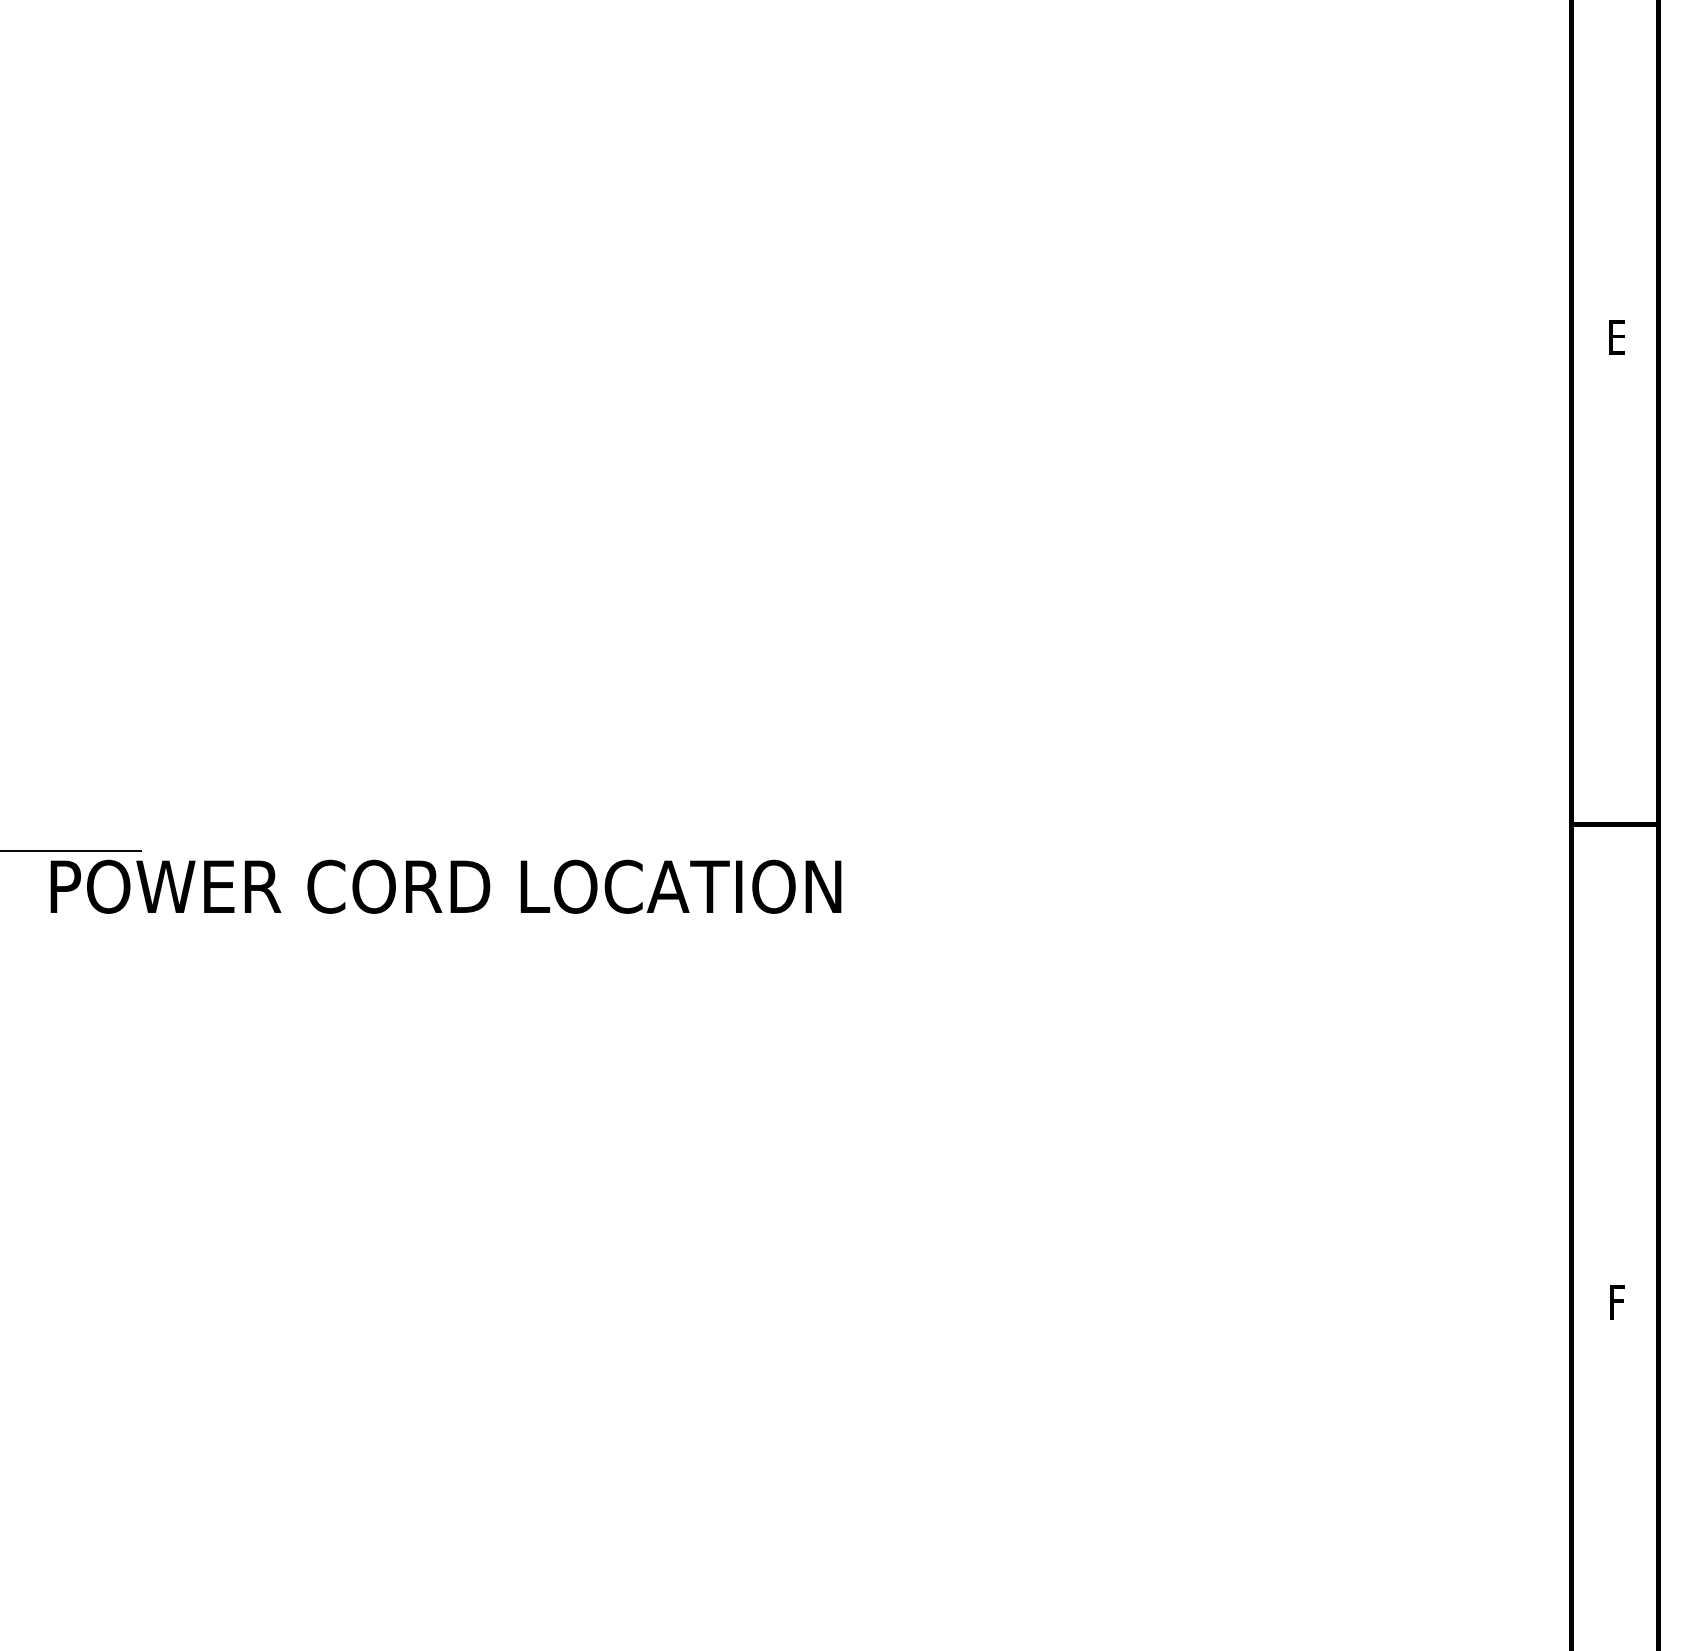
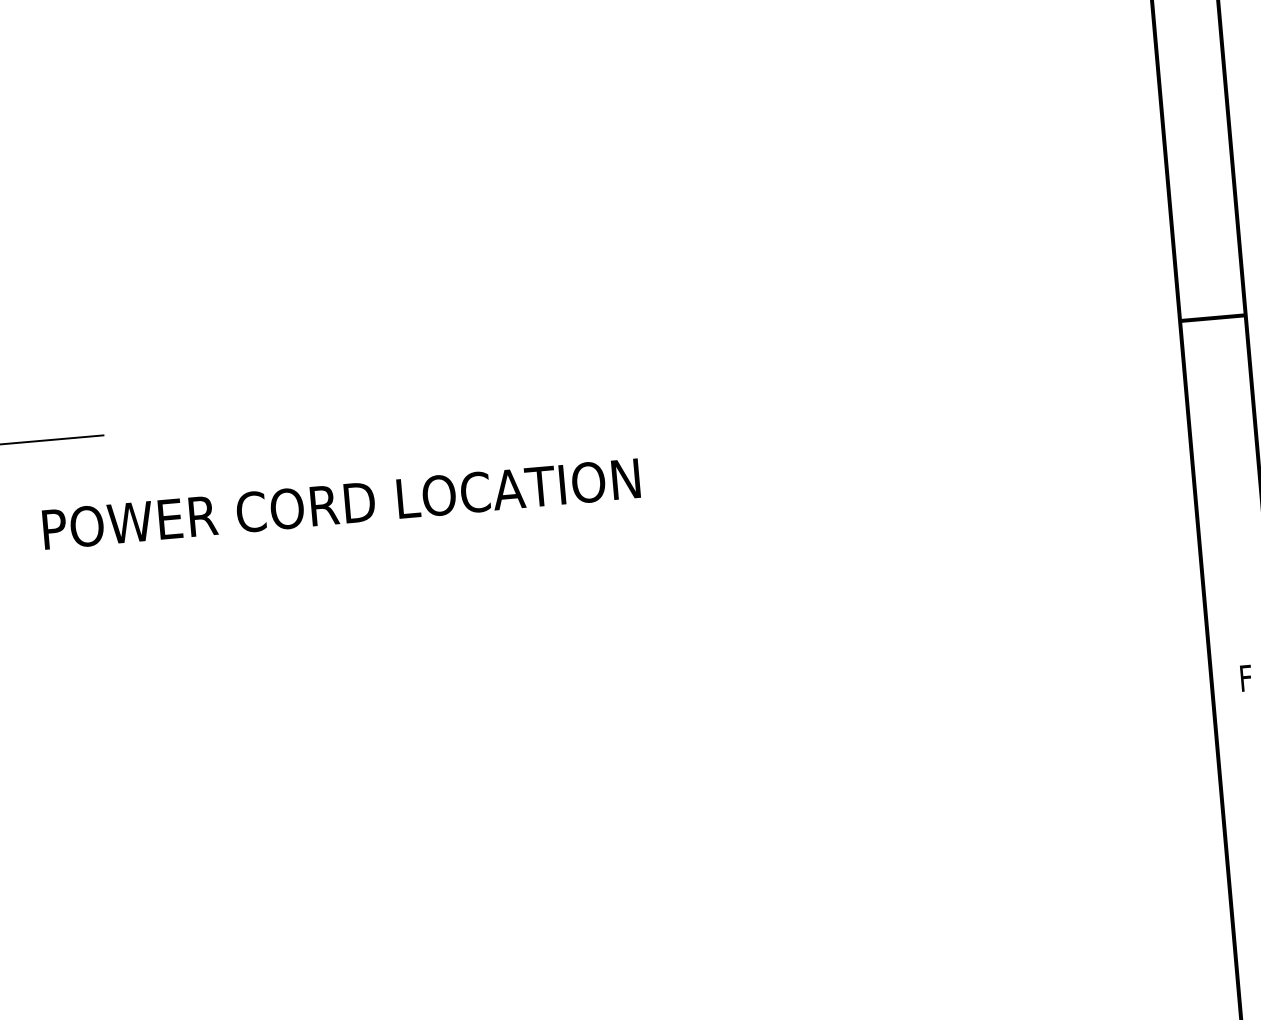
text: (445, 886) -> (341, 503), moved

